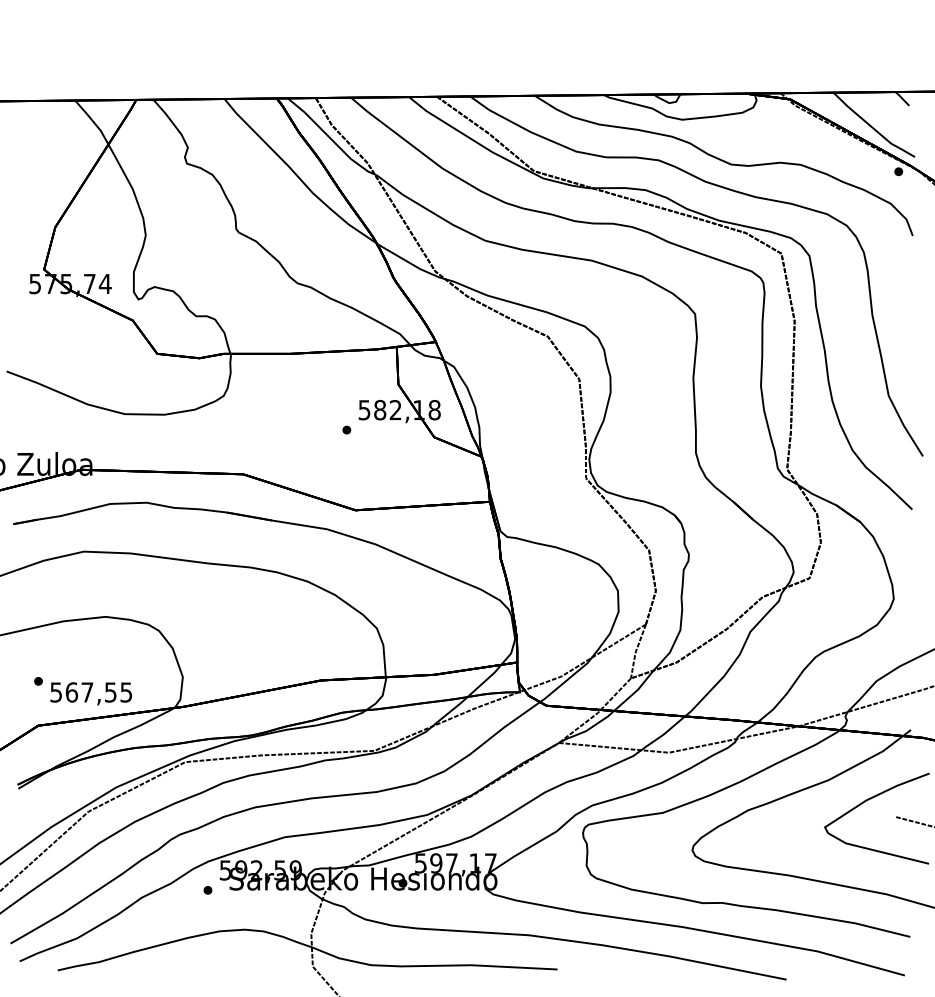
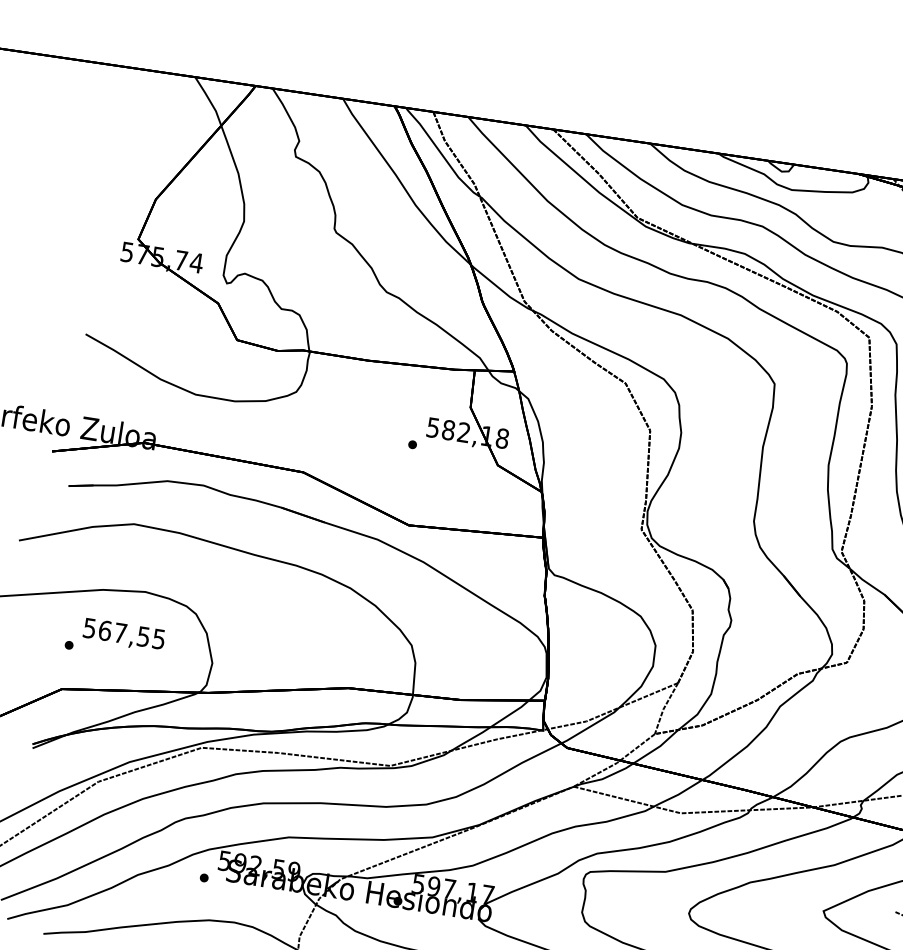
text: (90, 693) -> (123, 634), moved

